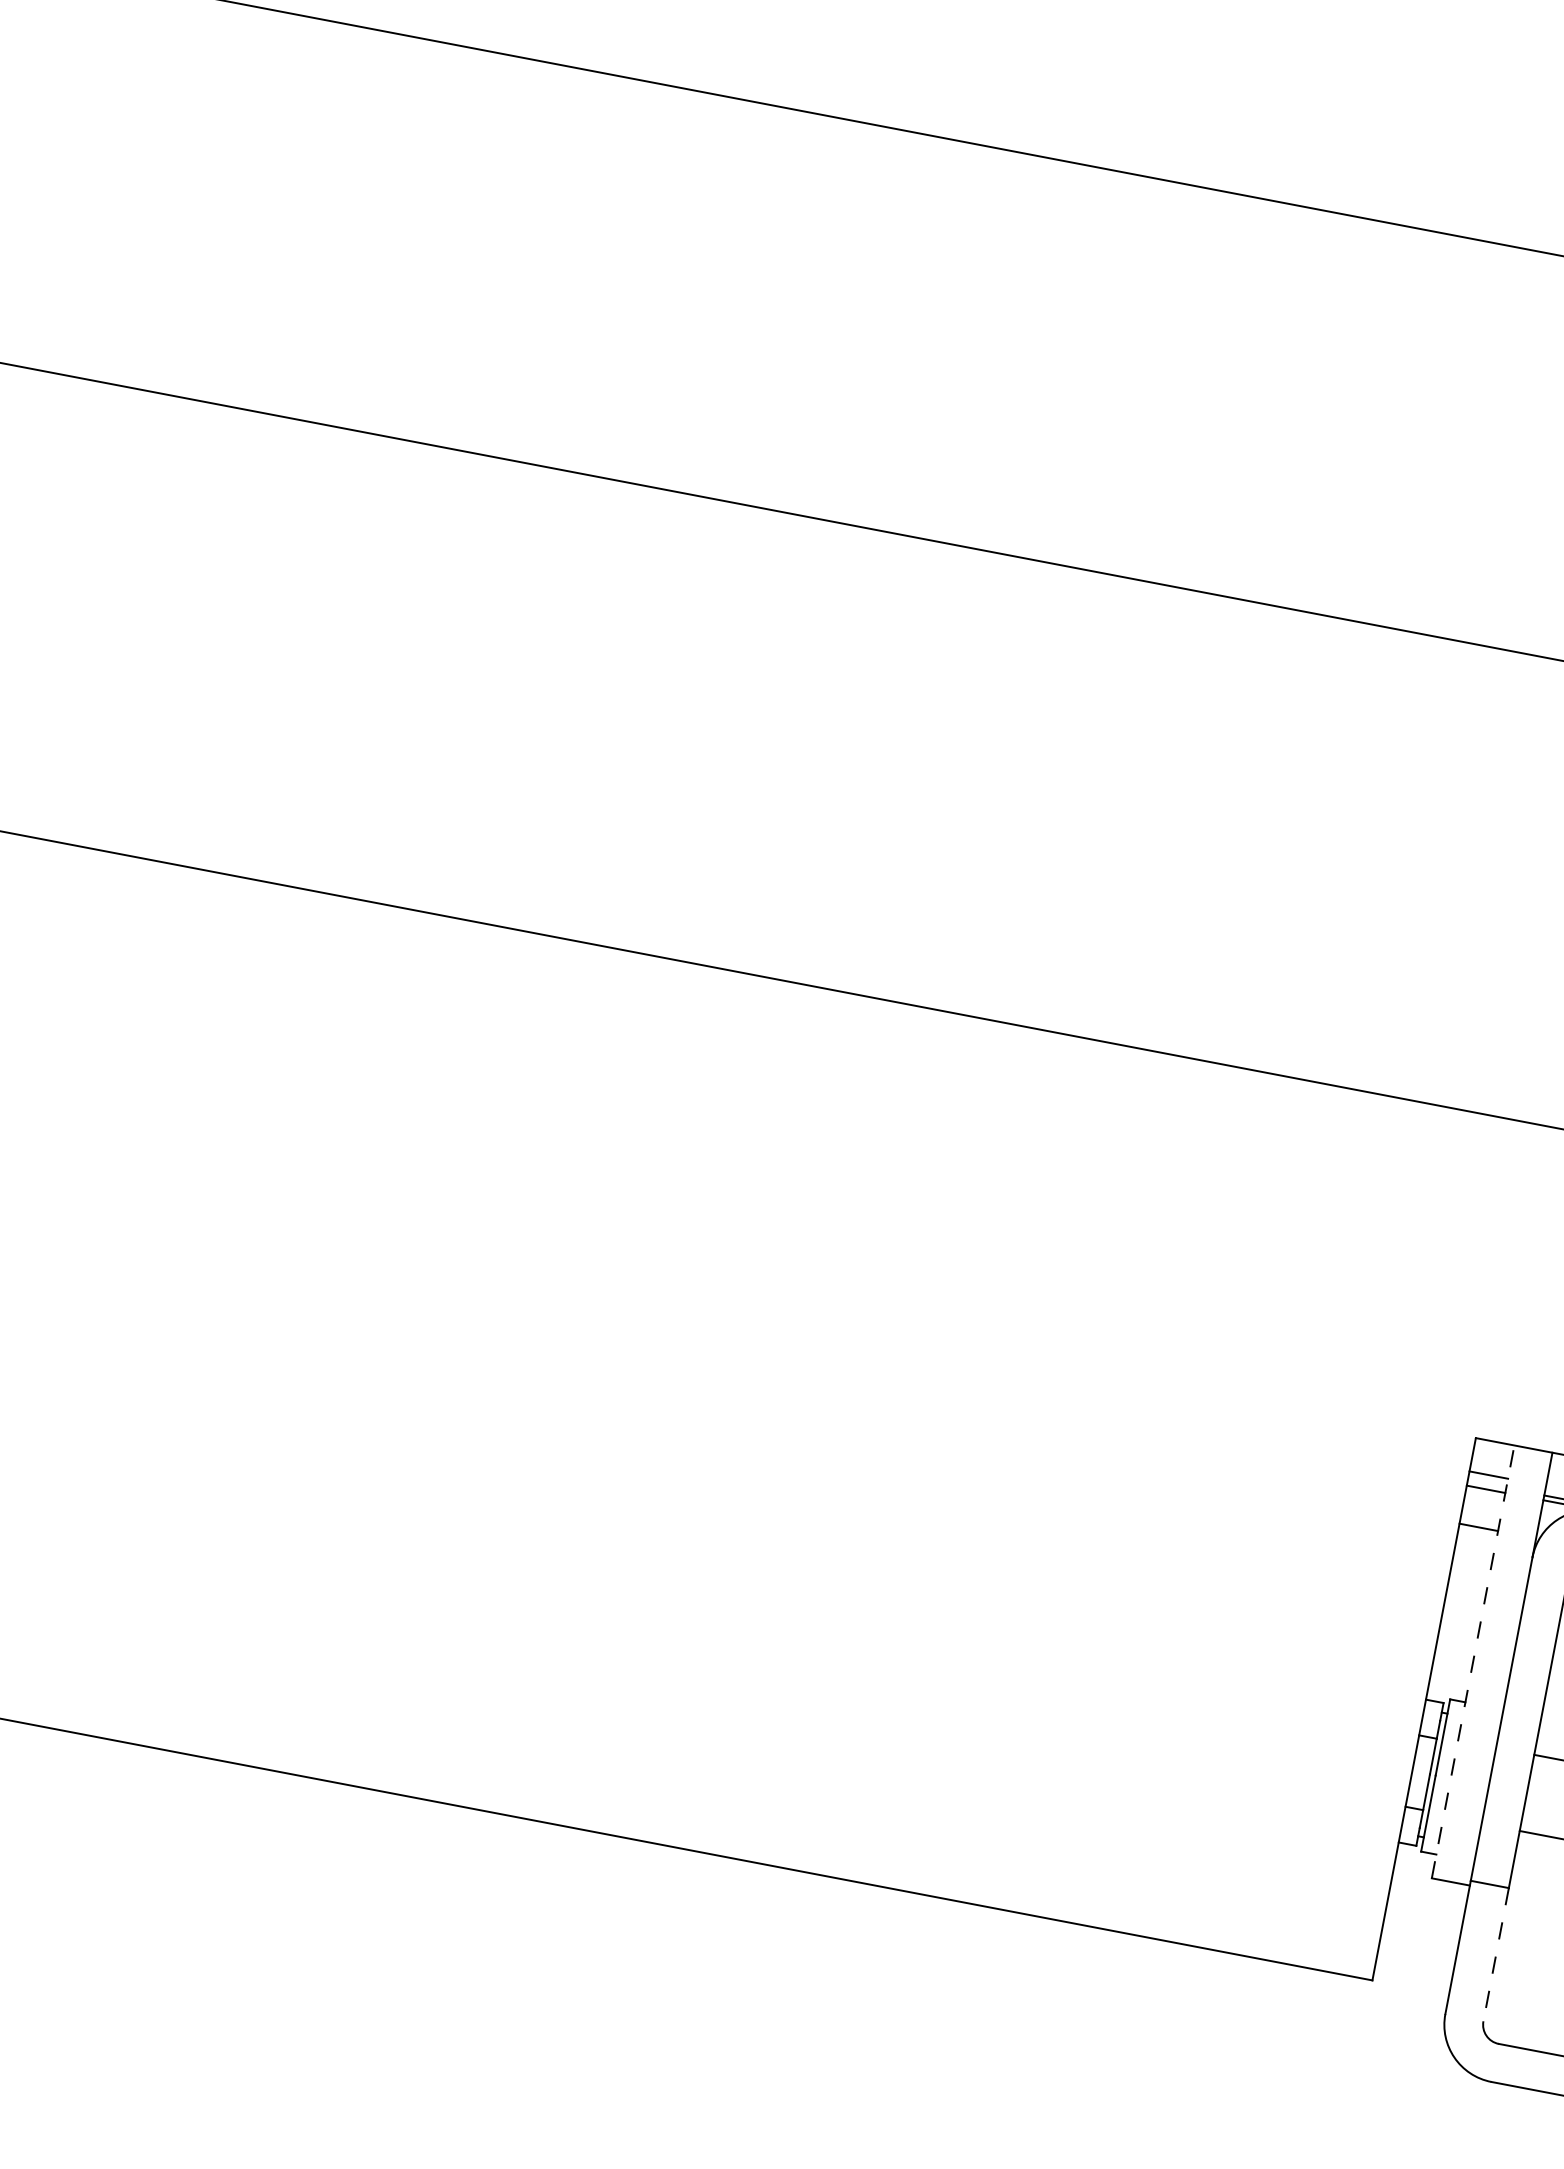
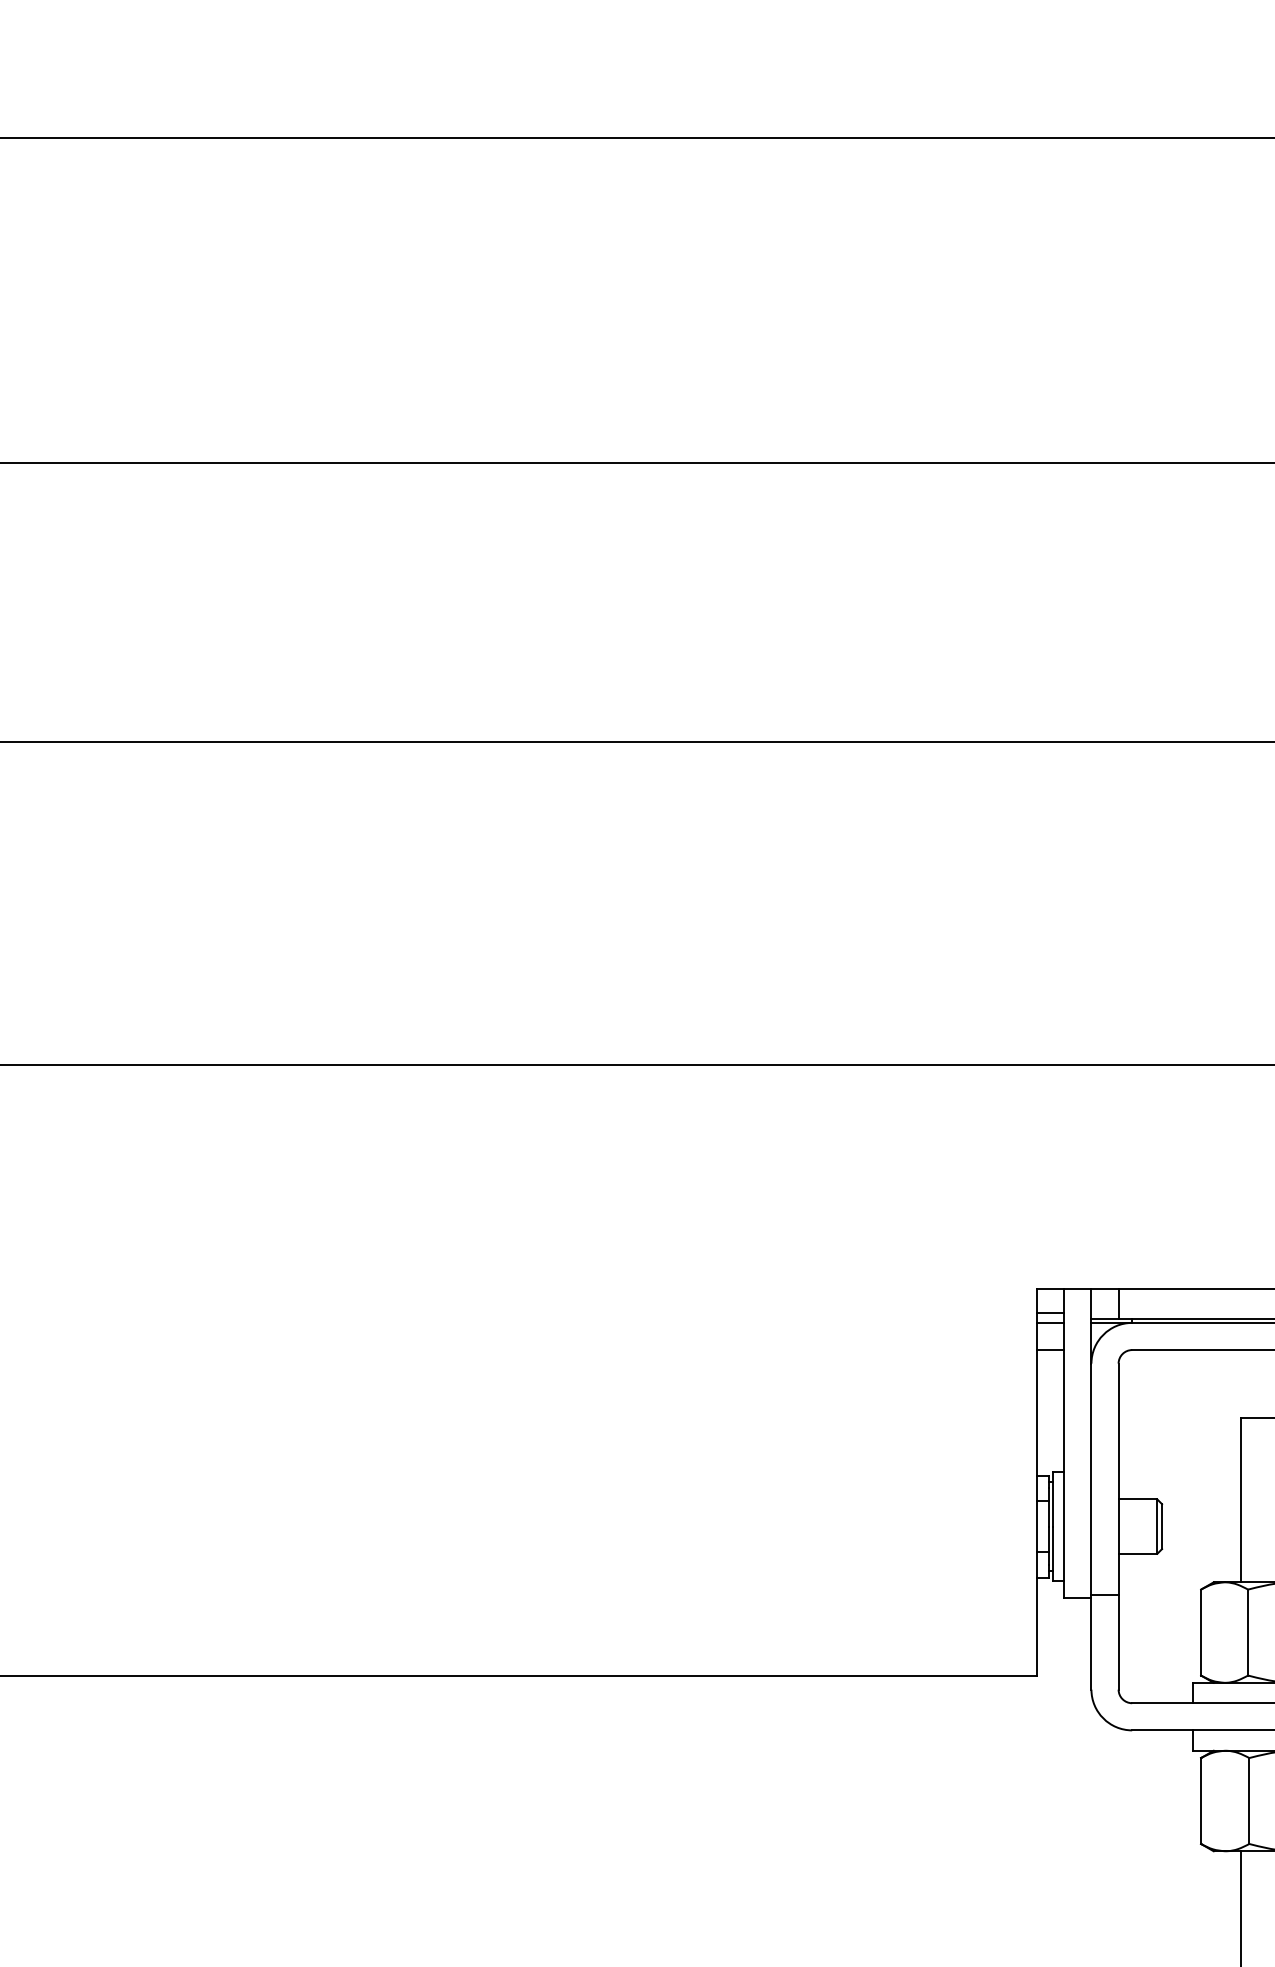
line: (1473, 1660) -> (1064, 1442), dashed -> solid
line: (1495, 1955) -> (1118, 1642), dashed -> solid

